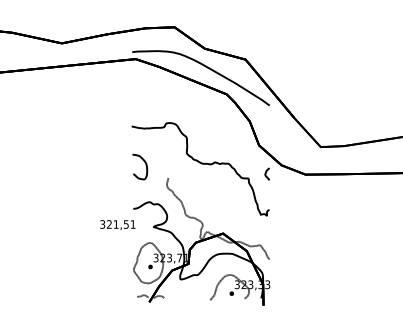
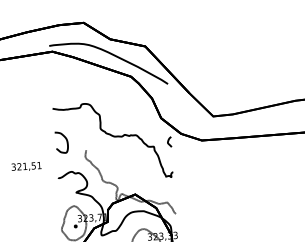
text: (117, 224) -> (26, 166), moved

